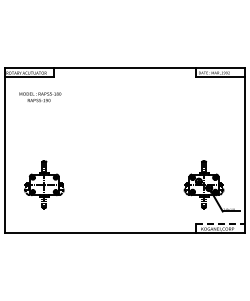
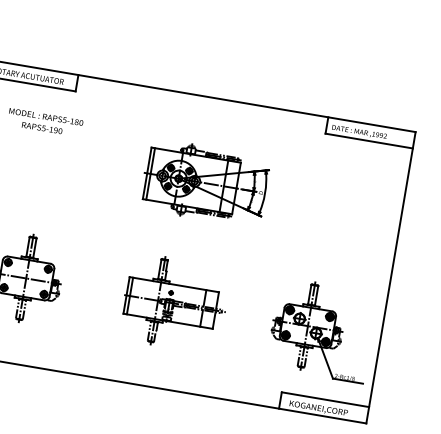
part: (134, 115) -> (205, 182), added
part: (128, 184) -> (174, 302), added
line: (220, 223) -> (325, 399), dashed -> solid

